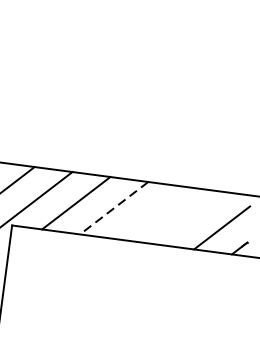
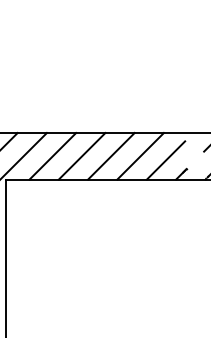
line: (114, 208) -> (82, 156), dashed -> solid
line: (152, 213) -> (111, 156), added
line: (189, 218) -> (140, 156), added

